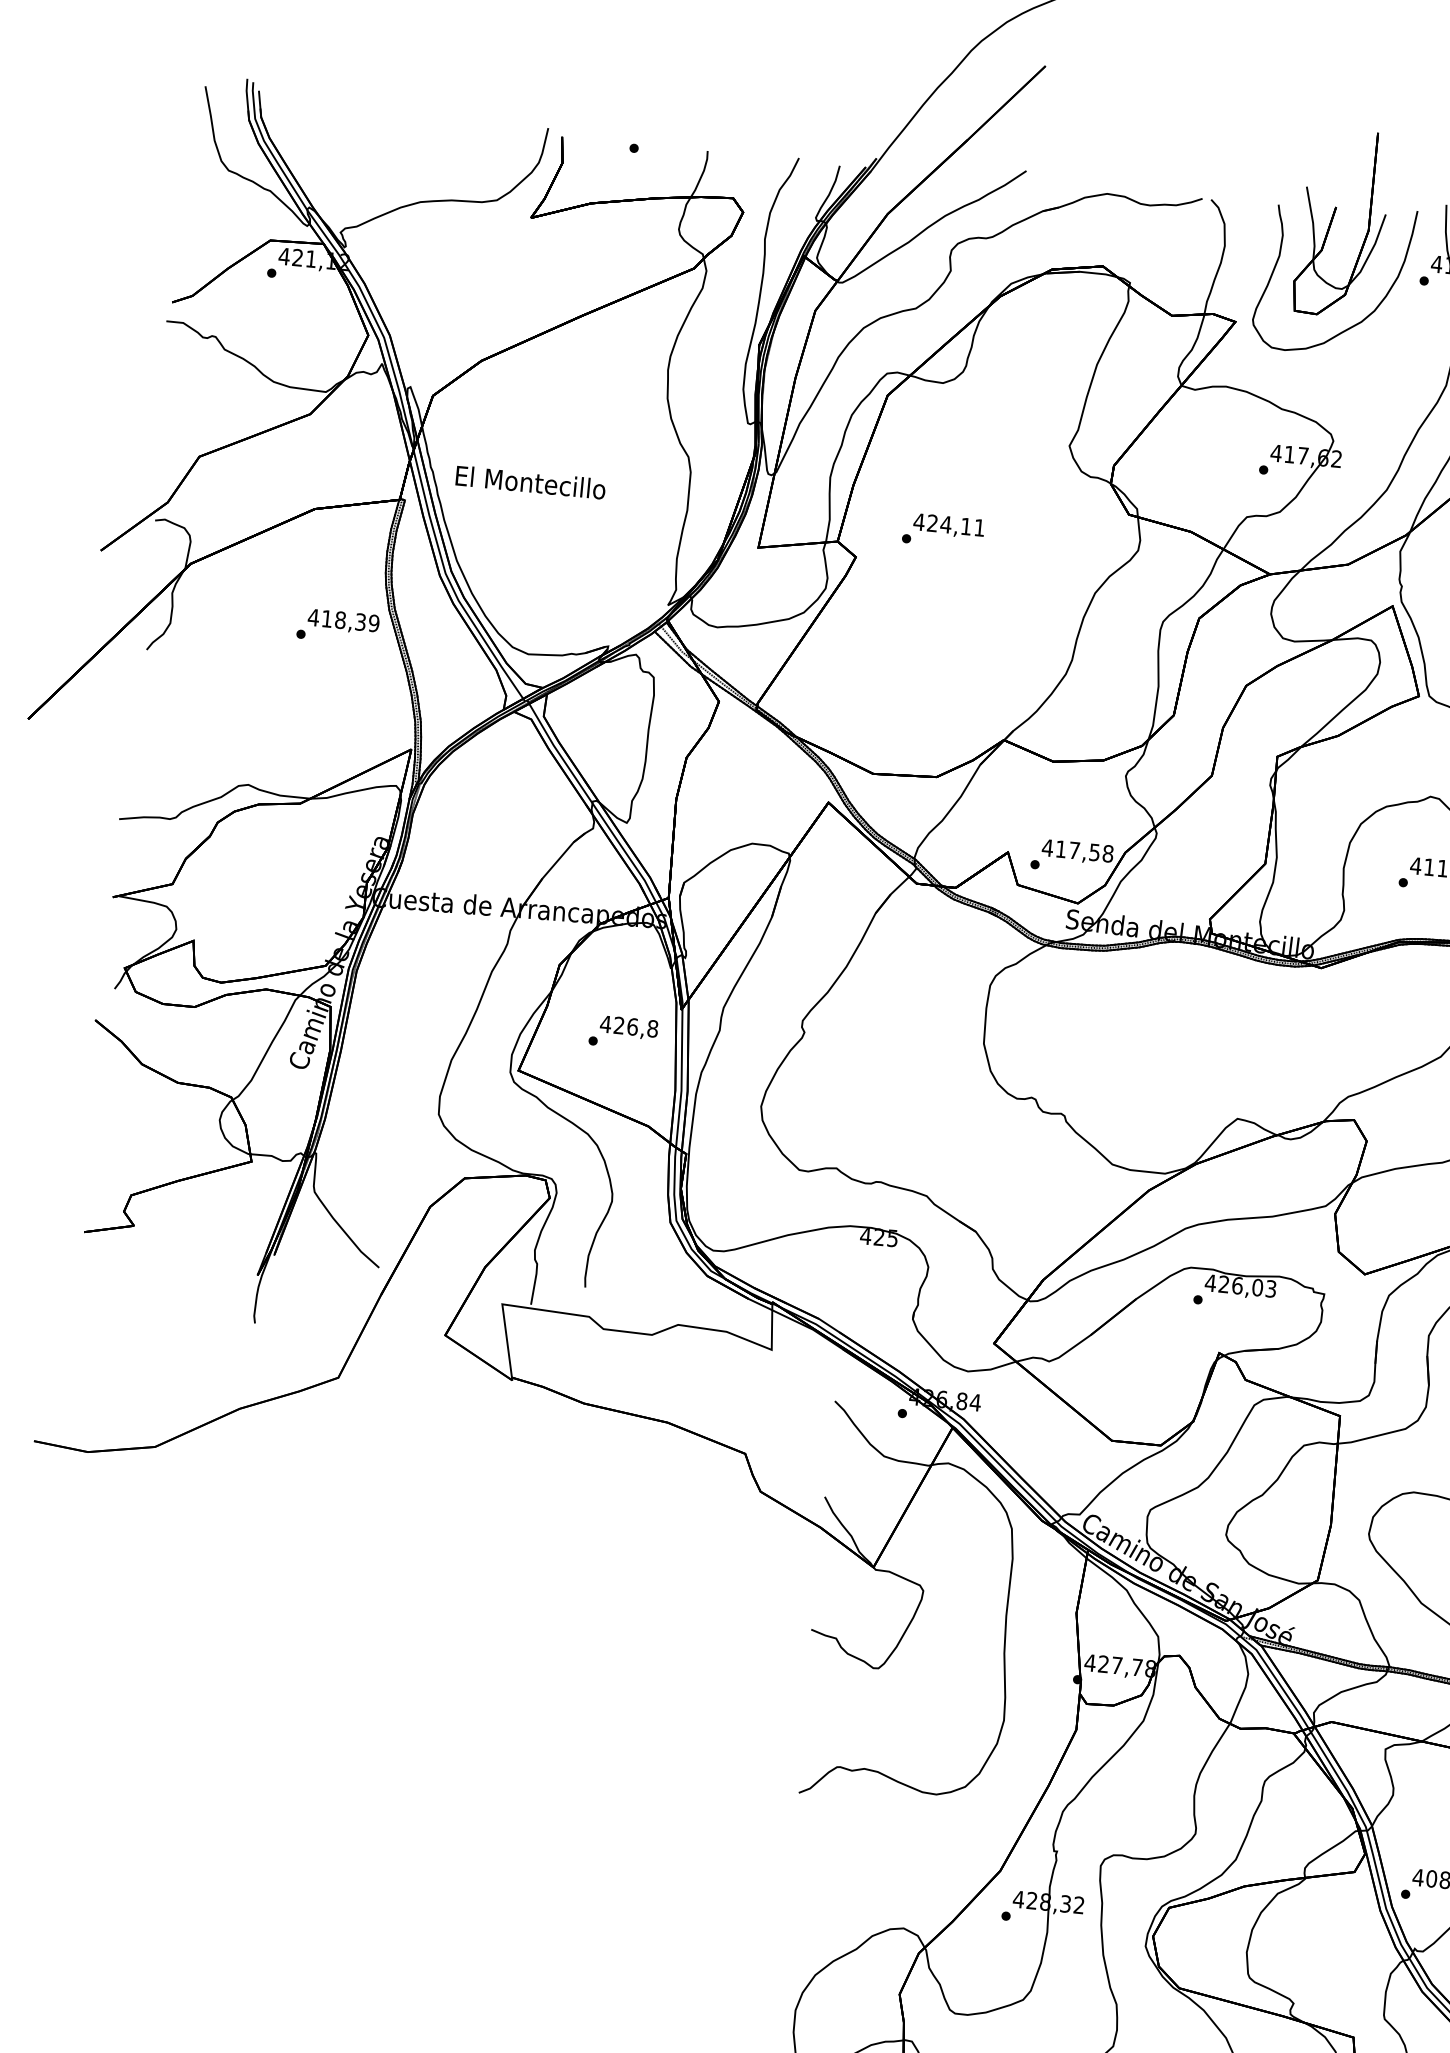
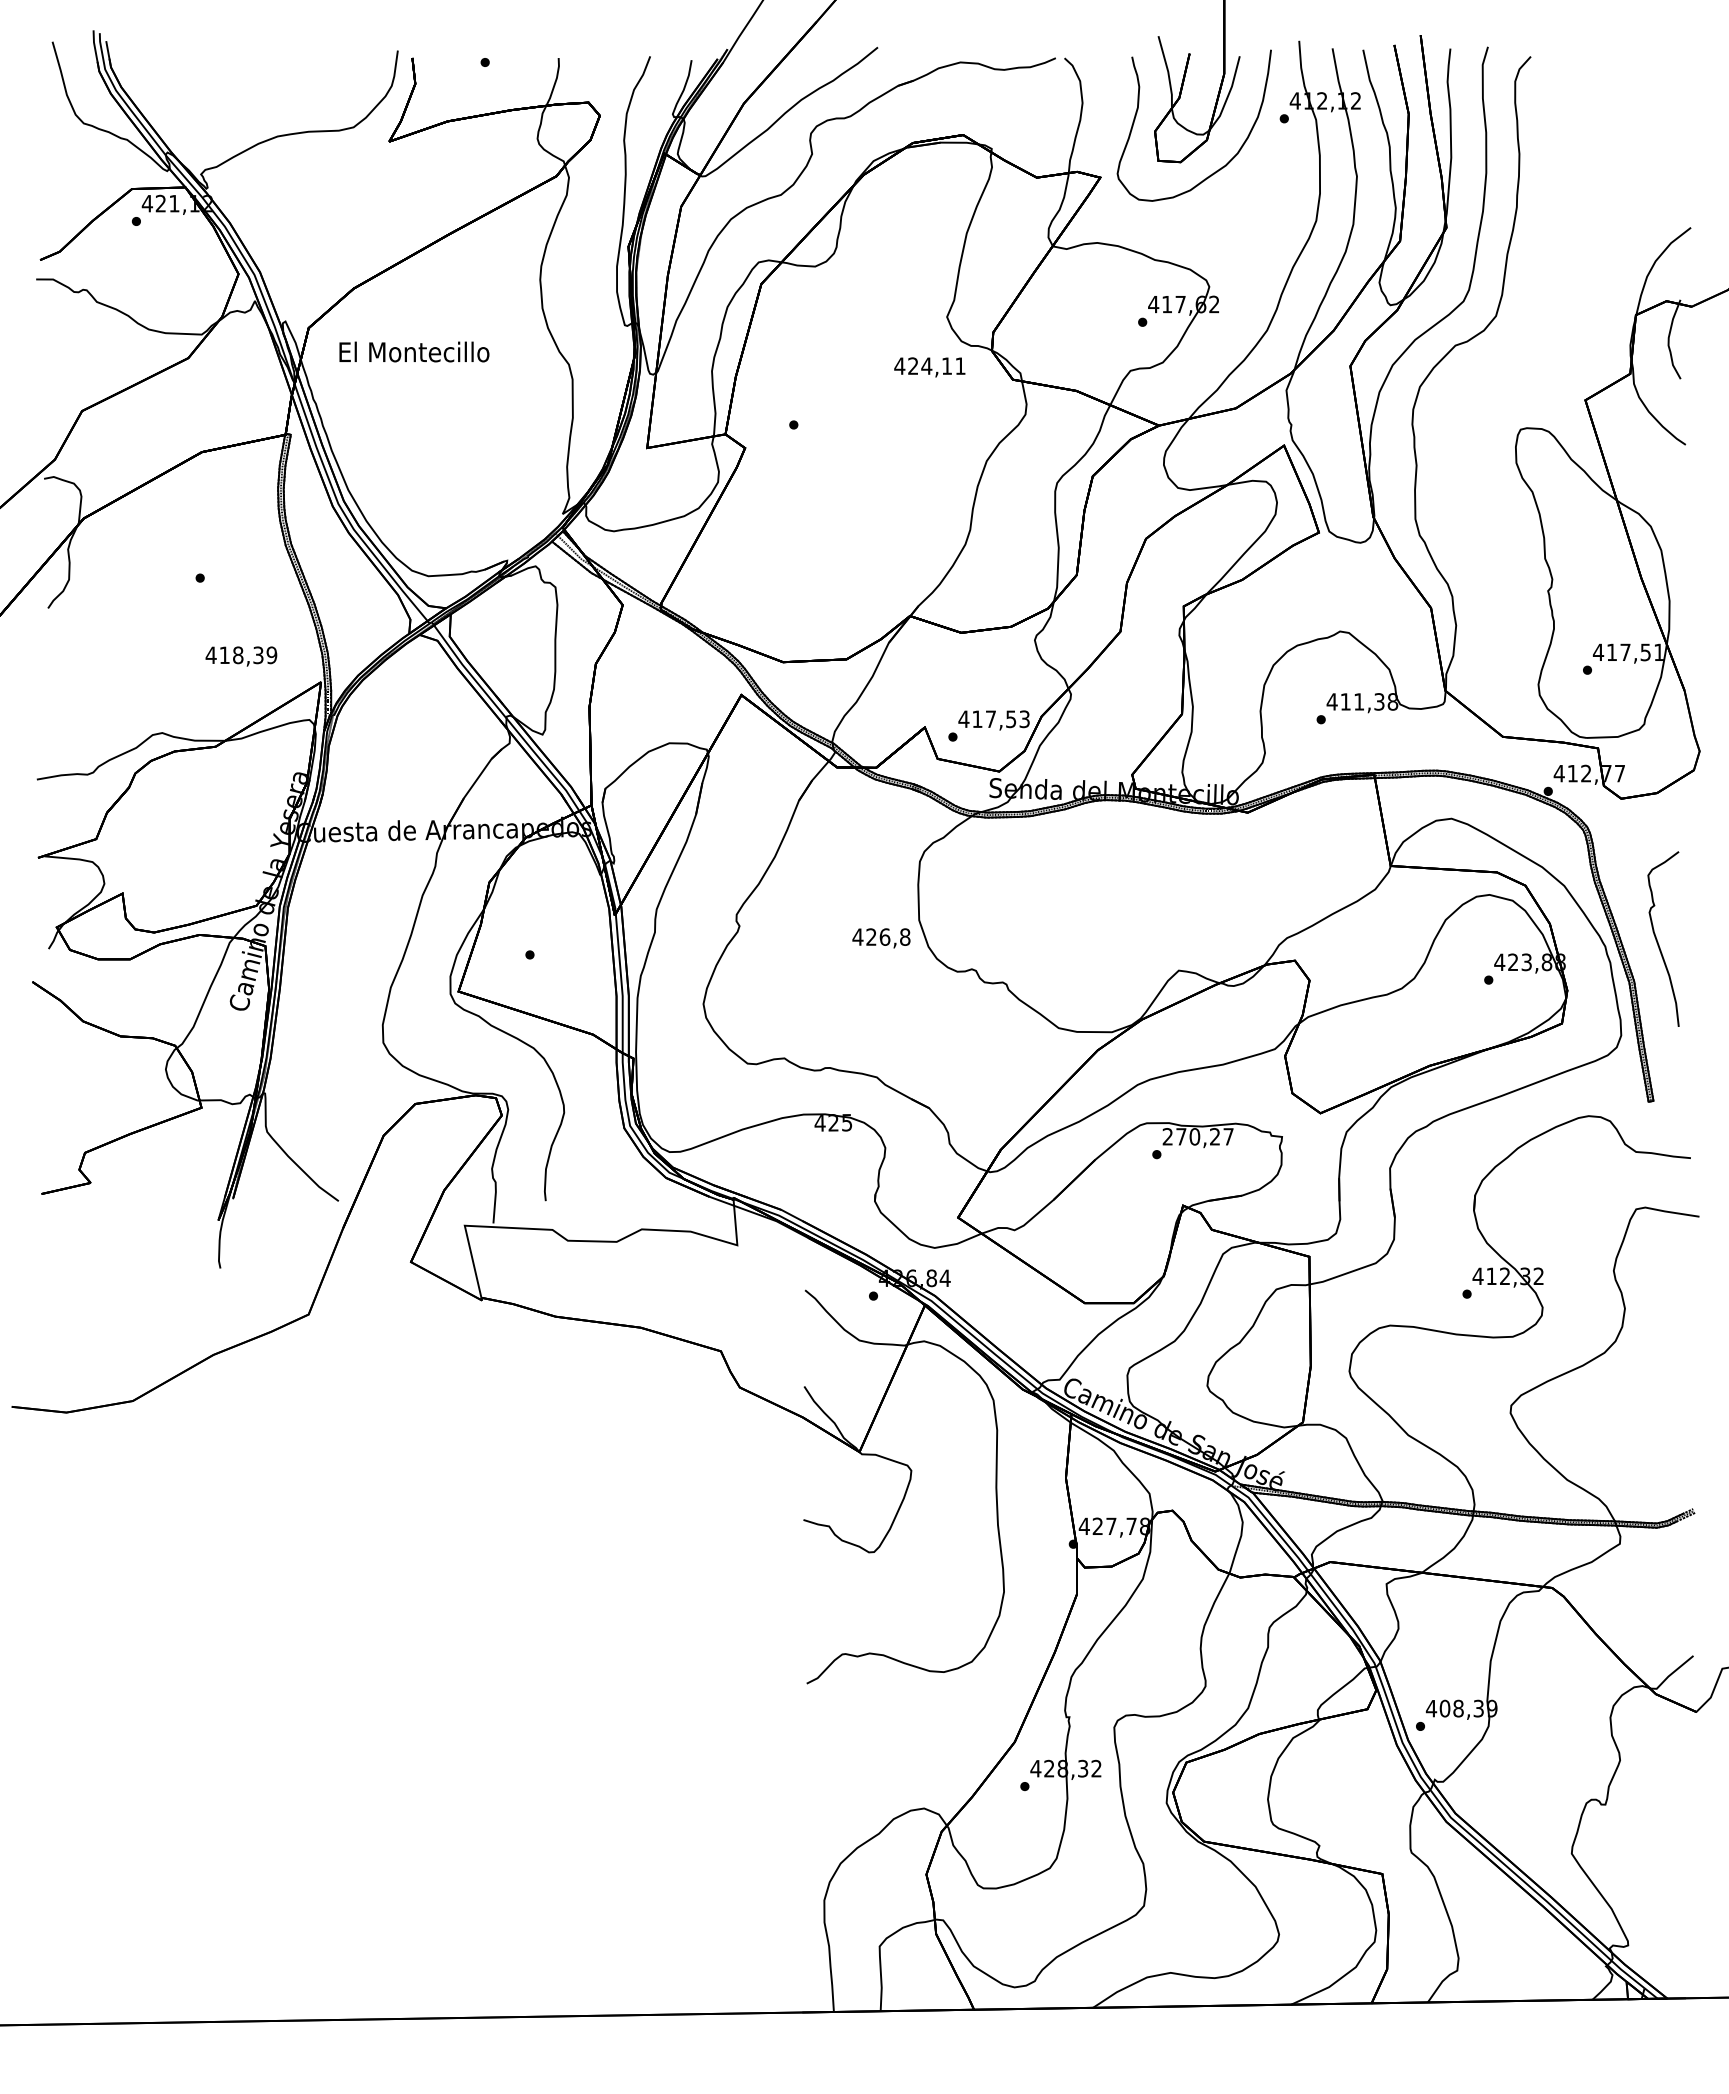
text: (530, 482) -> (414, 351), moved
text: (948, 526) -> (929, 367), moved
text: (343, 621) -> (241, 656), moved
text: (1107, 854) -> (1024, 719), 417,58 -> 417,53
text: (629, 1027) -> (881, 938), moved
text: (1240, 1285) -> (1197, 1136), 426,03 -> 270,27

